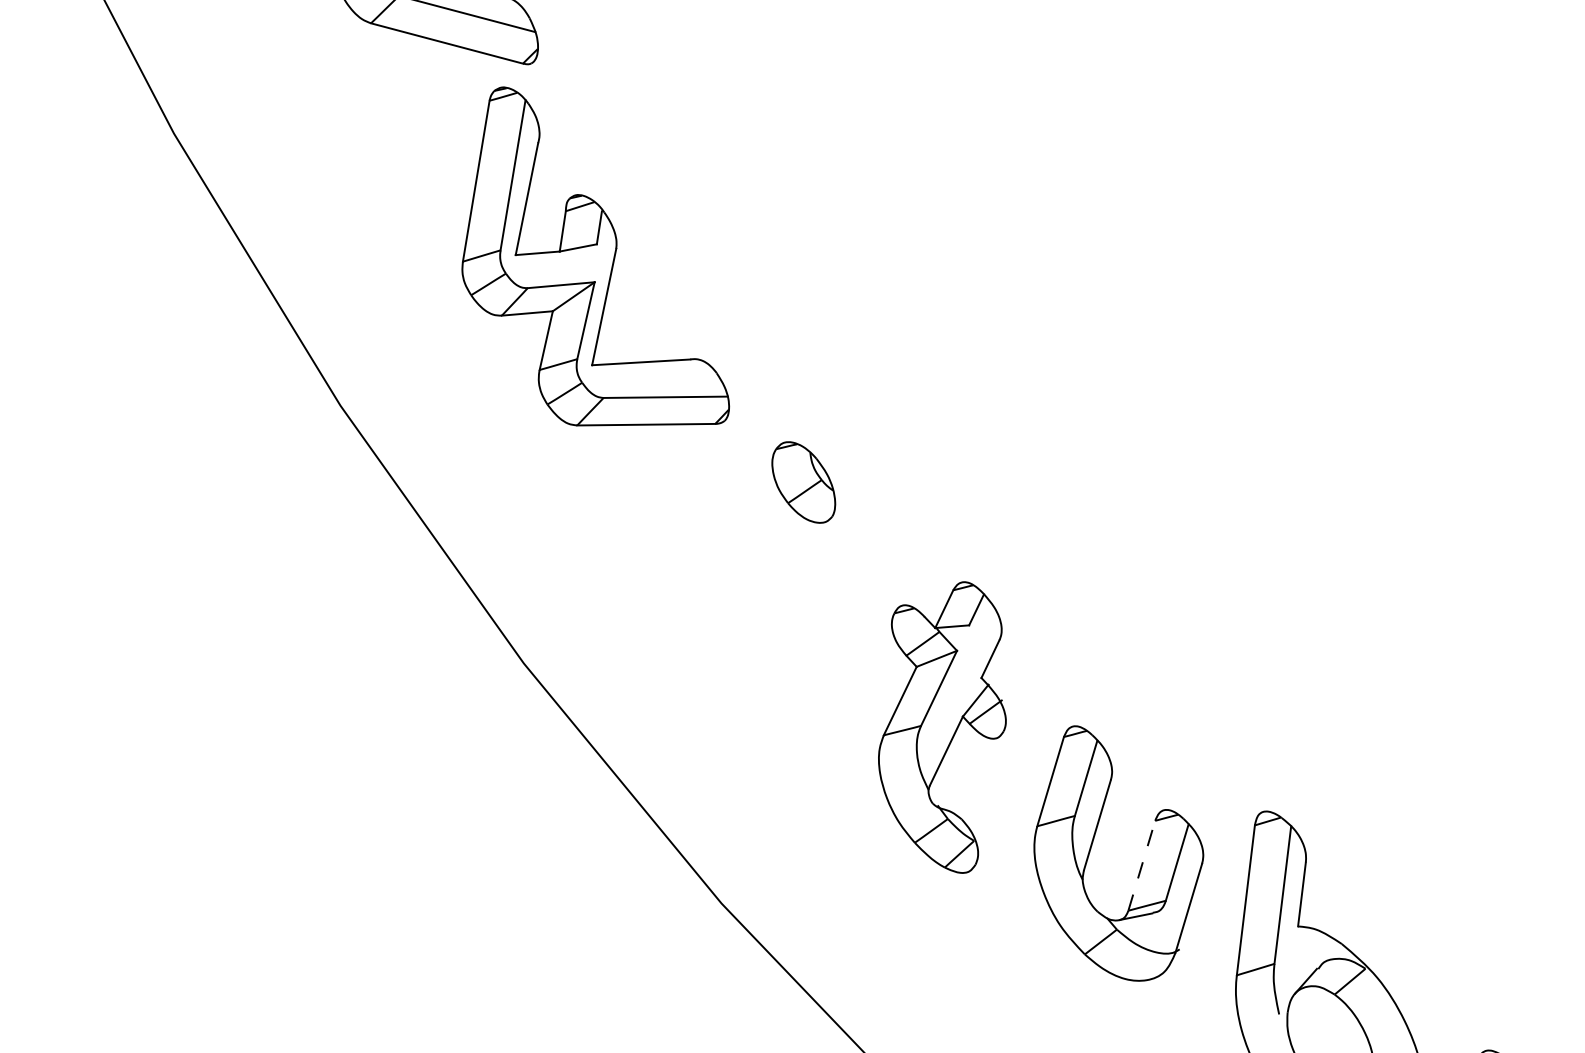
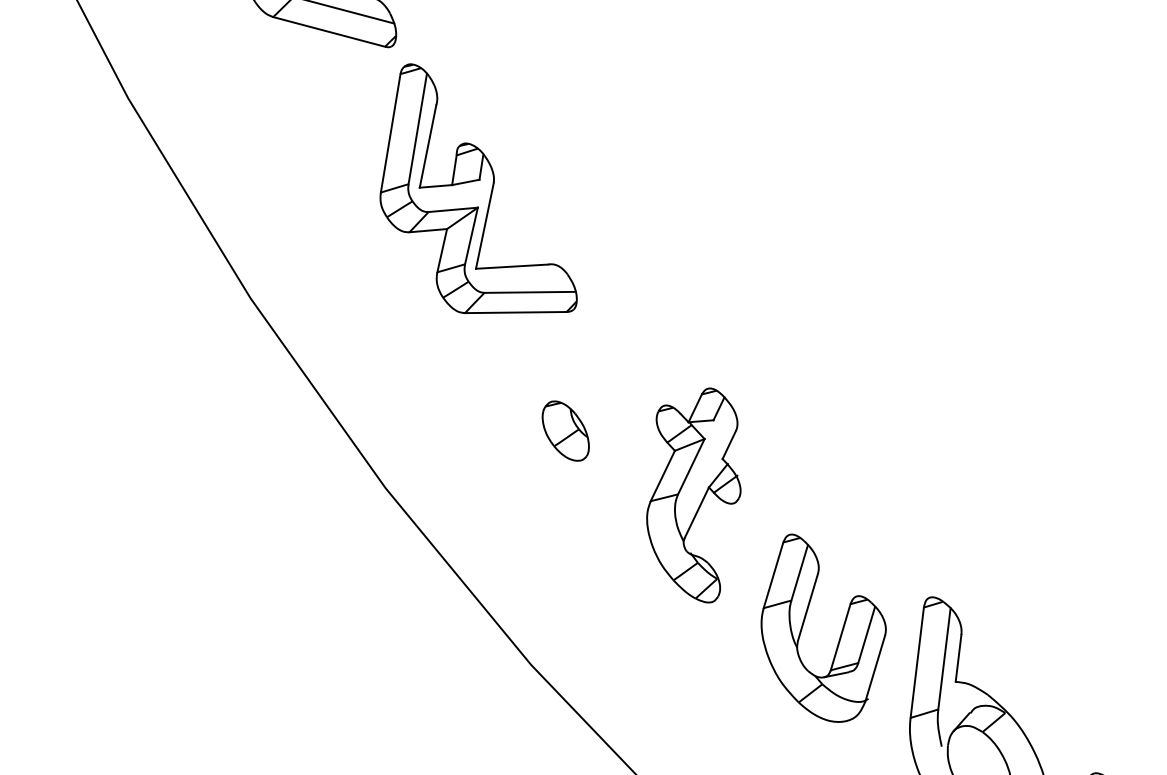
part: (595, 256) -> (478, 188), moved
part: (803, 481) -> (565, 430), moved
part: (941, 727) -> (693, 495), moved
line: (1141, 866) -> (840, 637), dashed -> solid

